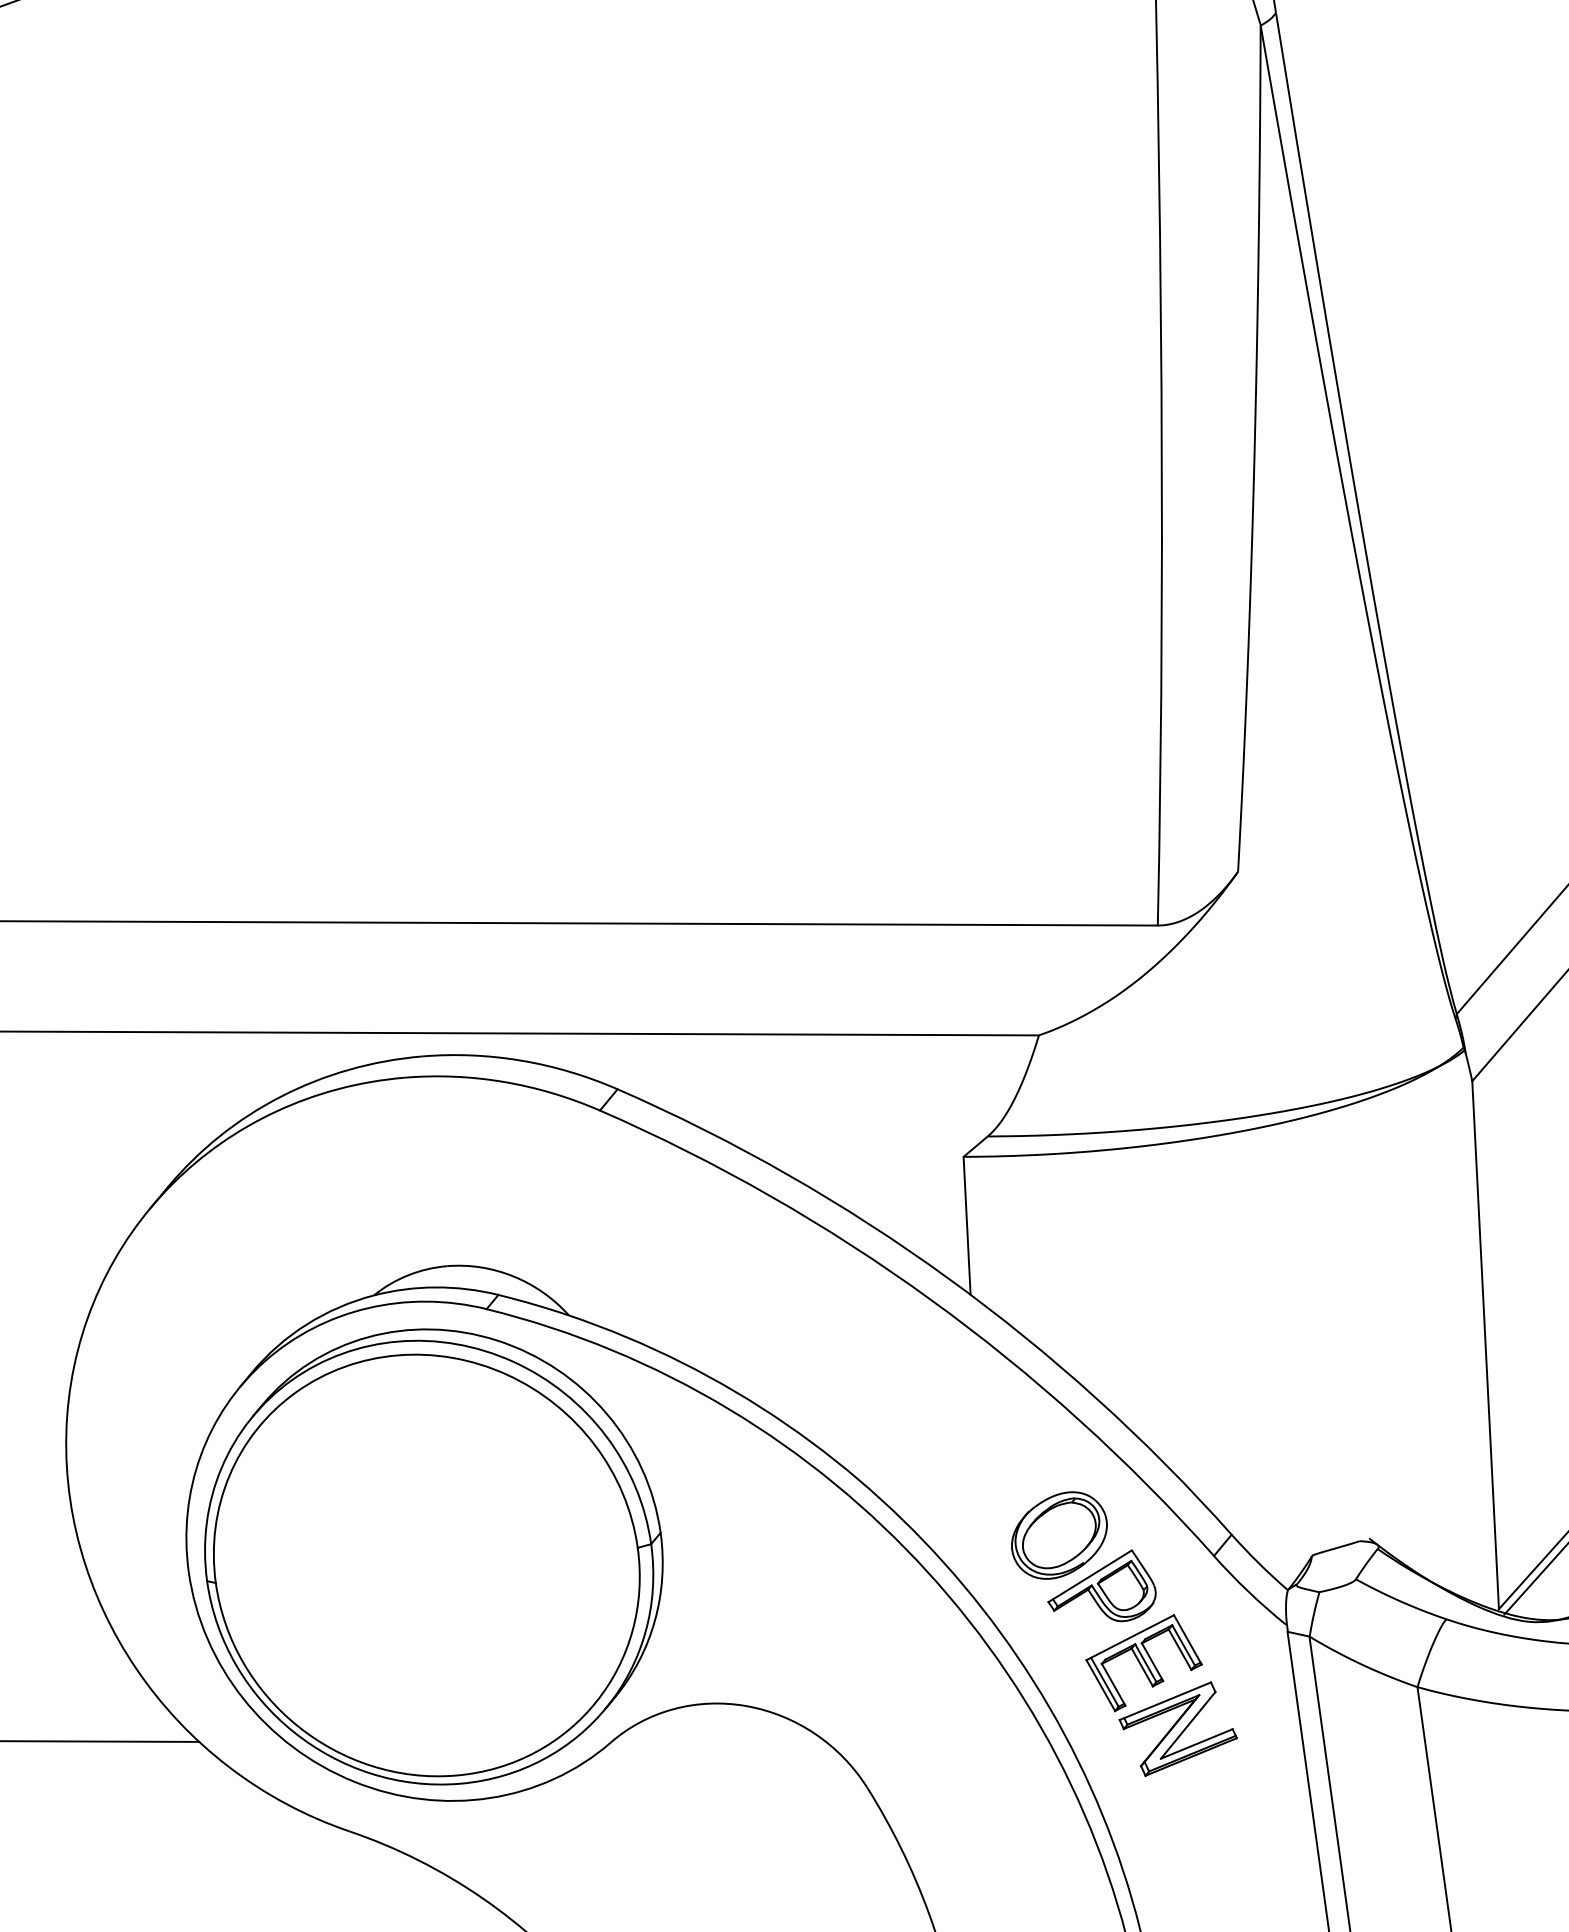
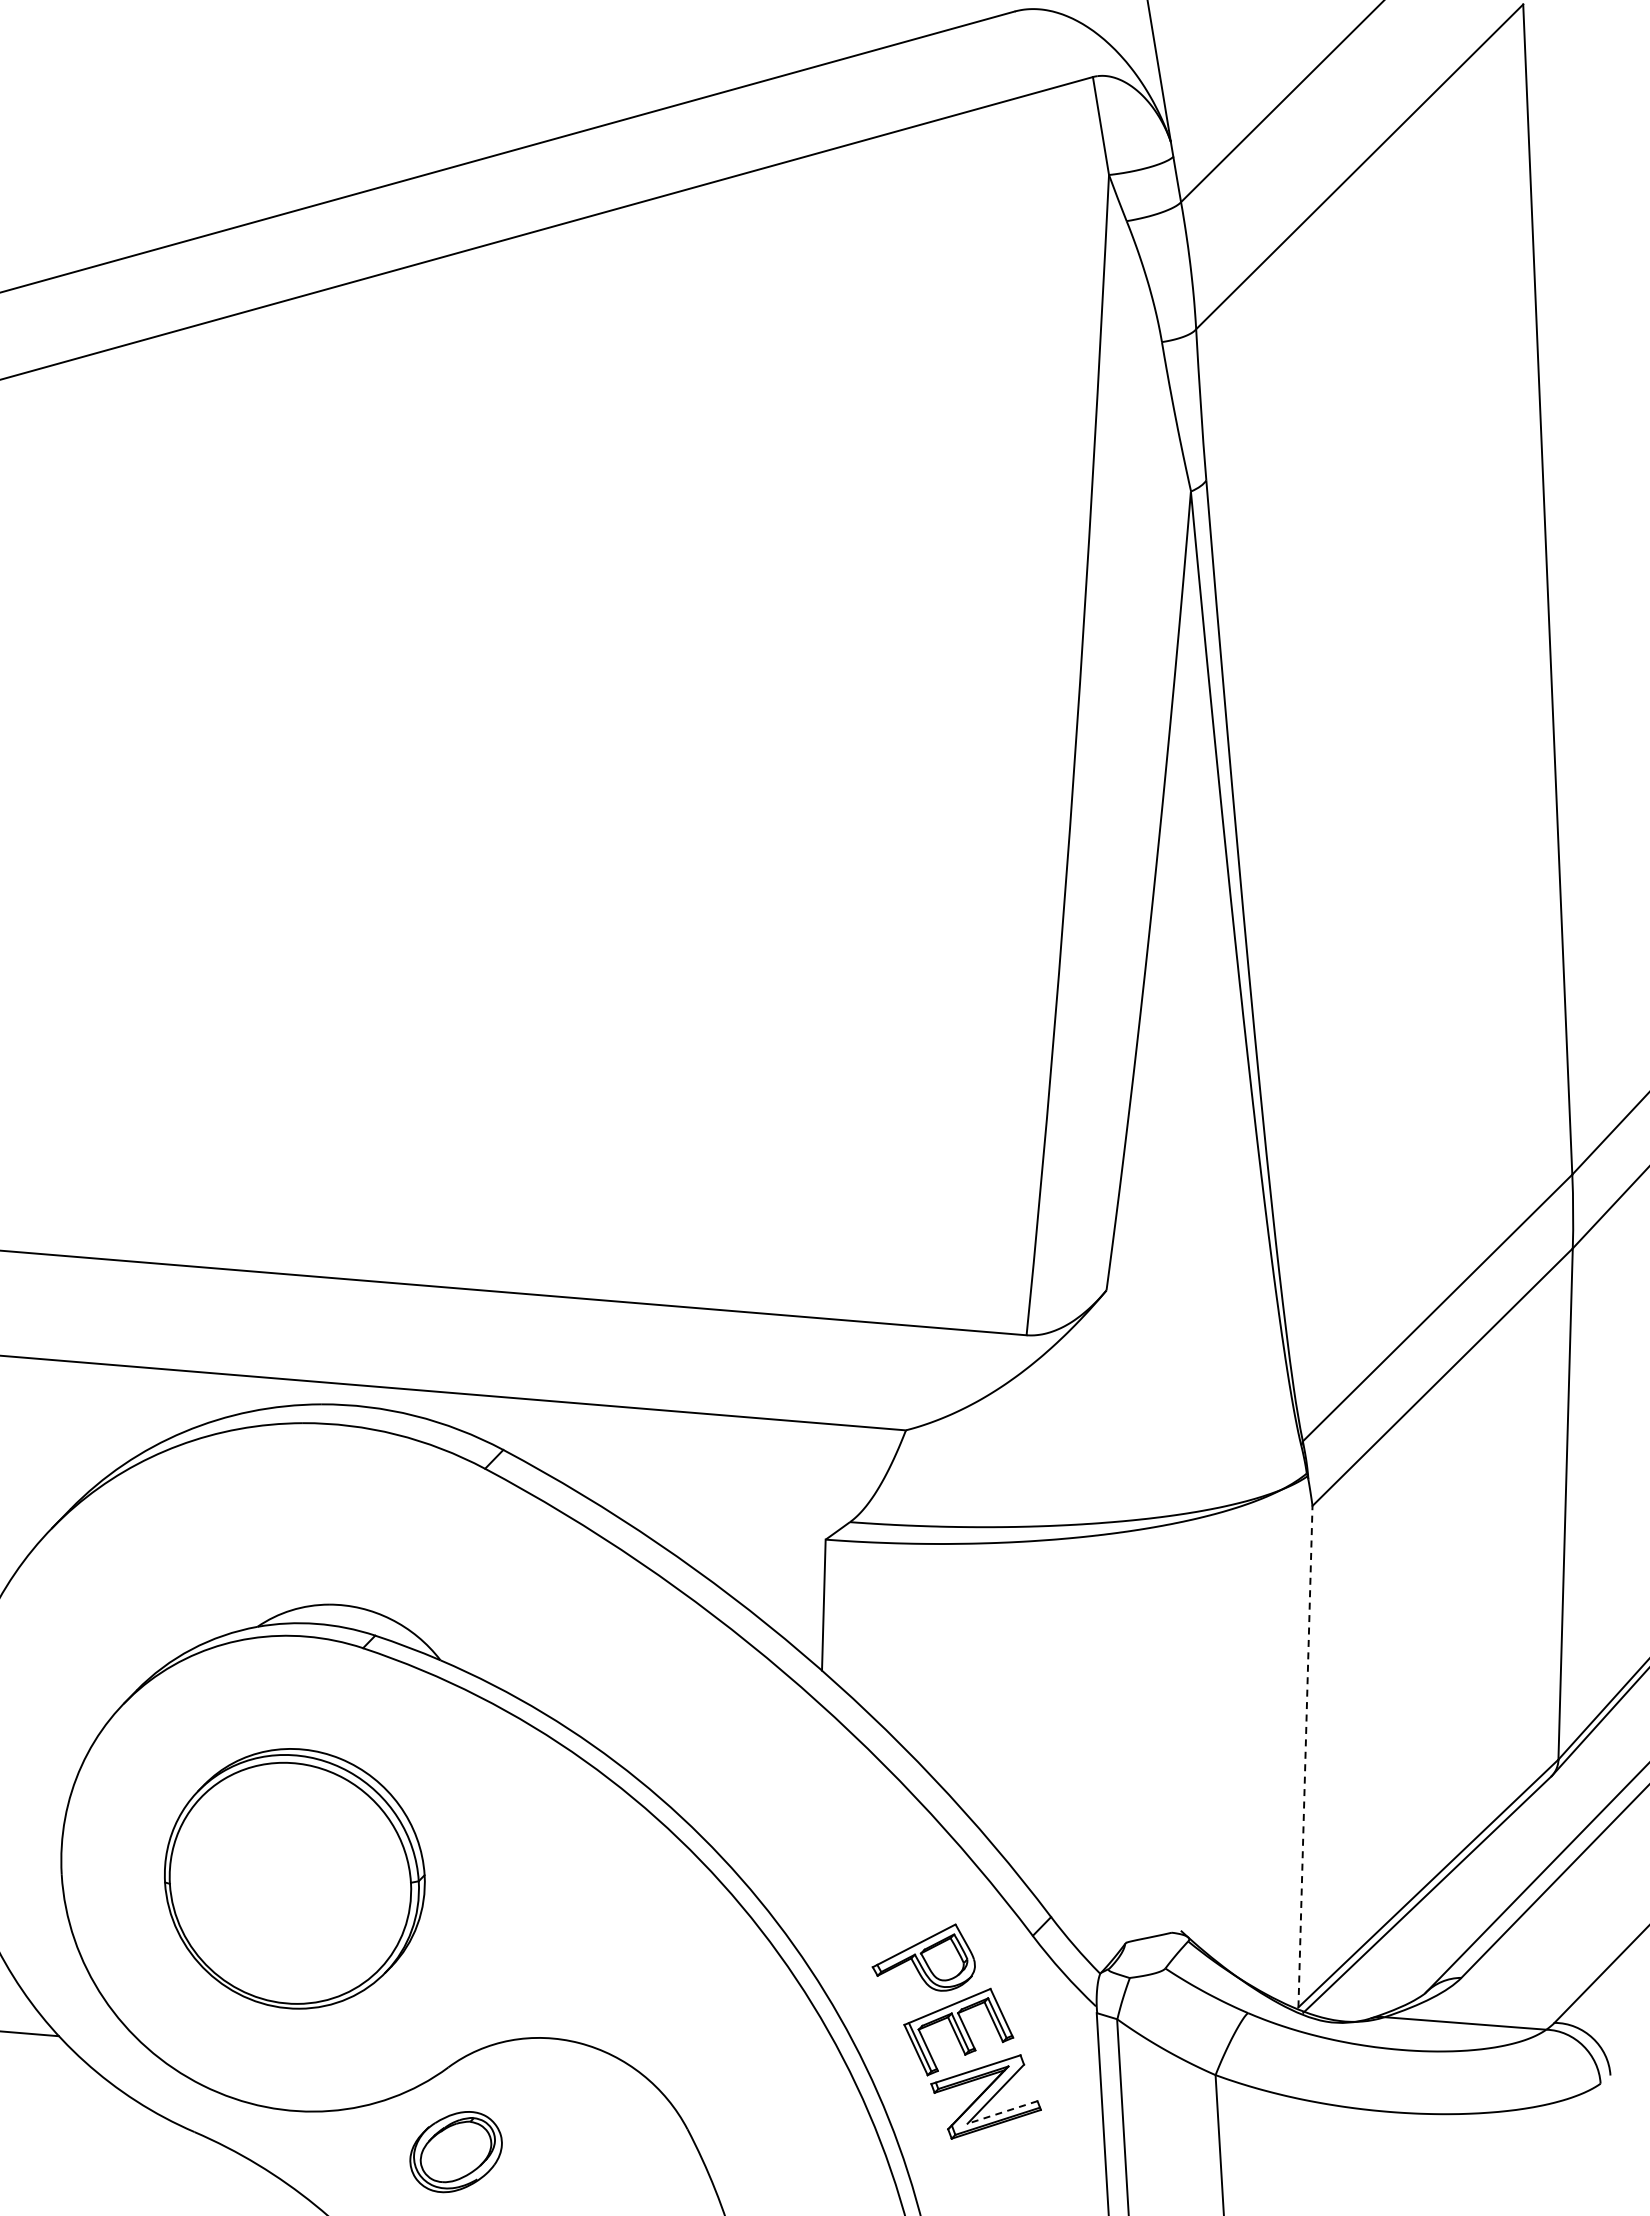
line: (1485, 1344) -> (1305, 1756), solid -> dashed
part: (1058, 1536) -> (455, 2152), moved
part: (433, 1556) -> (294, 1878), size x0.6
line: (1196, 1744) -> (1002, 2112), solid -> dashed

